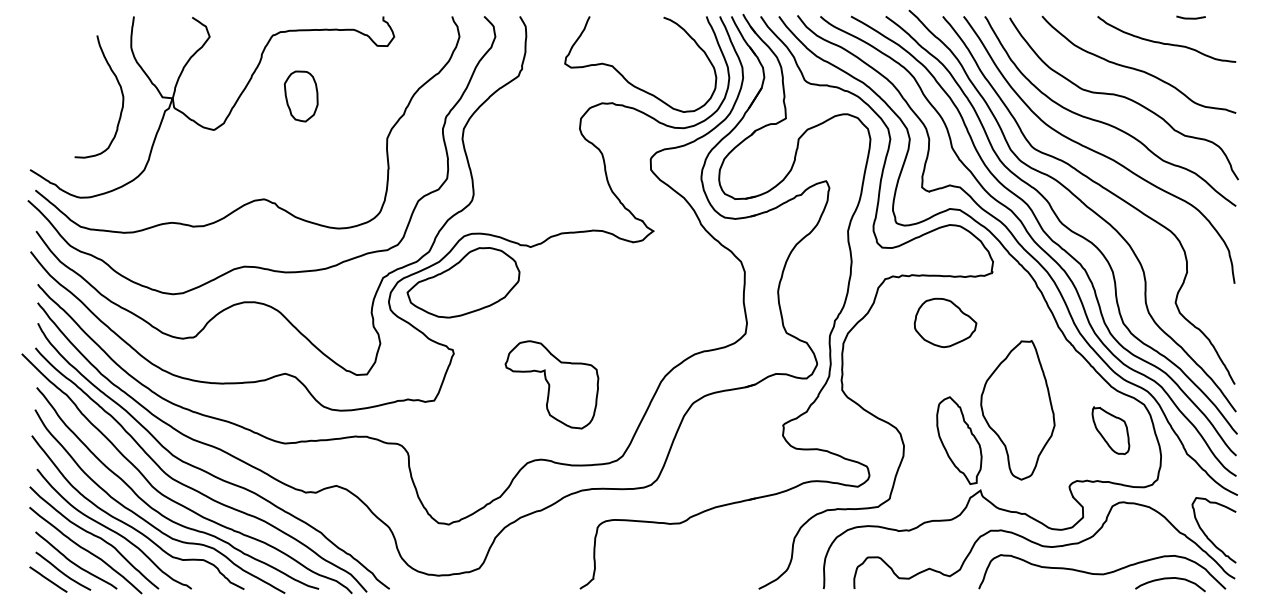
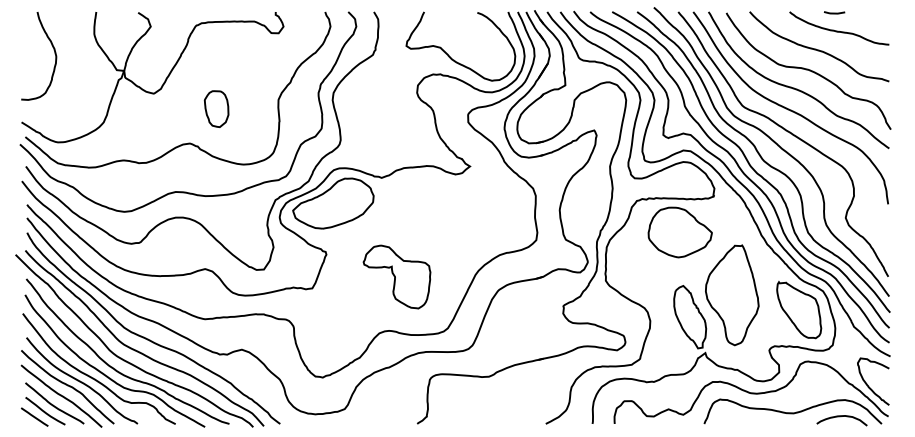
line: (1190, 17) -> (834, 12), moved
curve: (120, 90) -> (54, 51), moved
part: (300, 96) -> (216, 109), moved
part: (945, 322) -> (680, 232), size x1.43
part: (1110, 430) -> (798, 309), size x1.67

